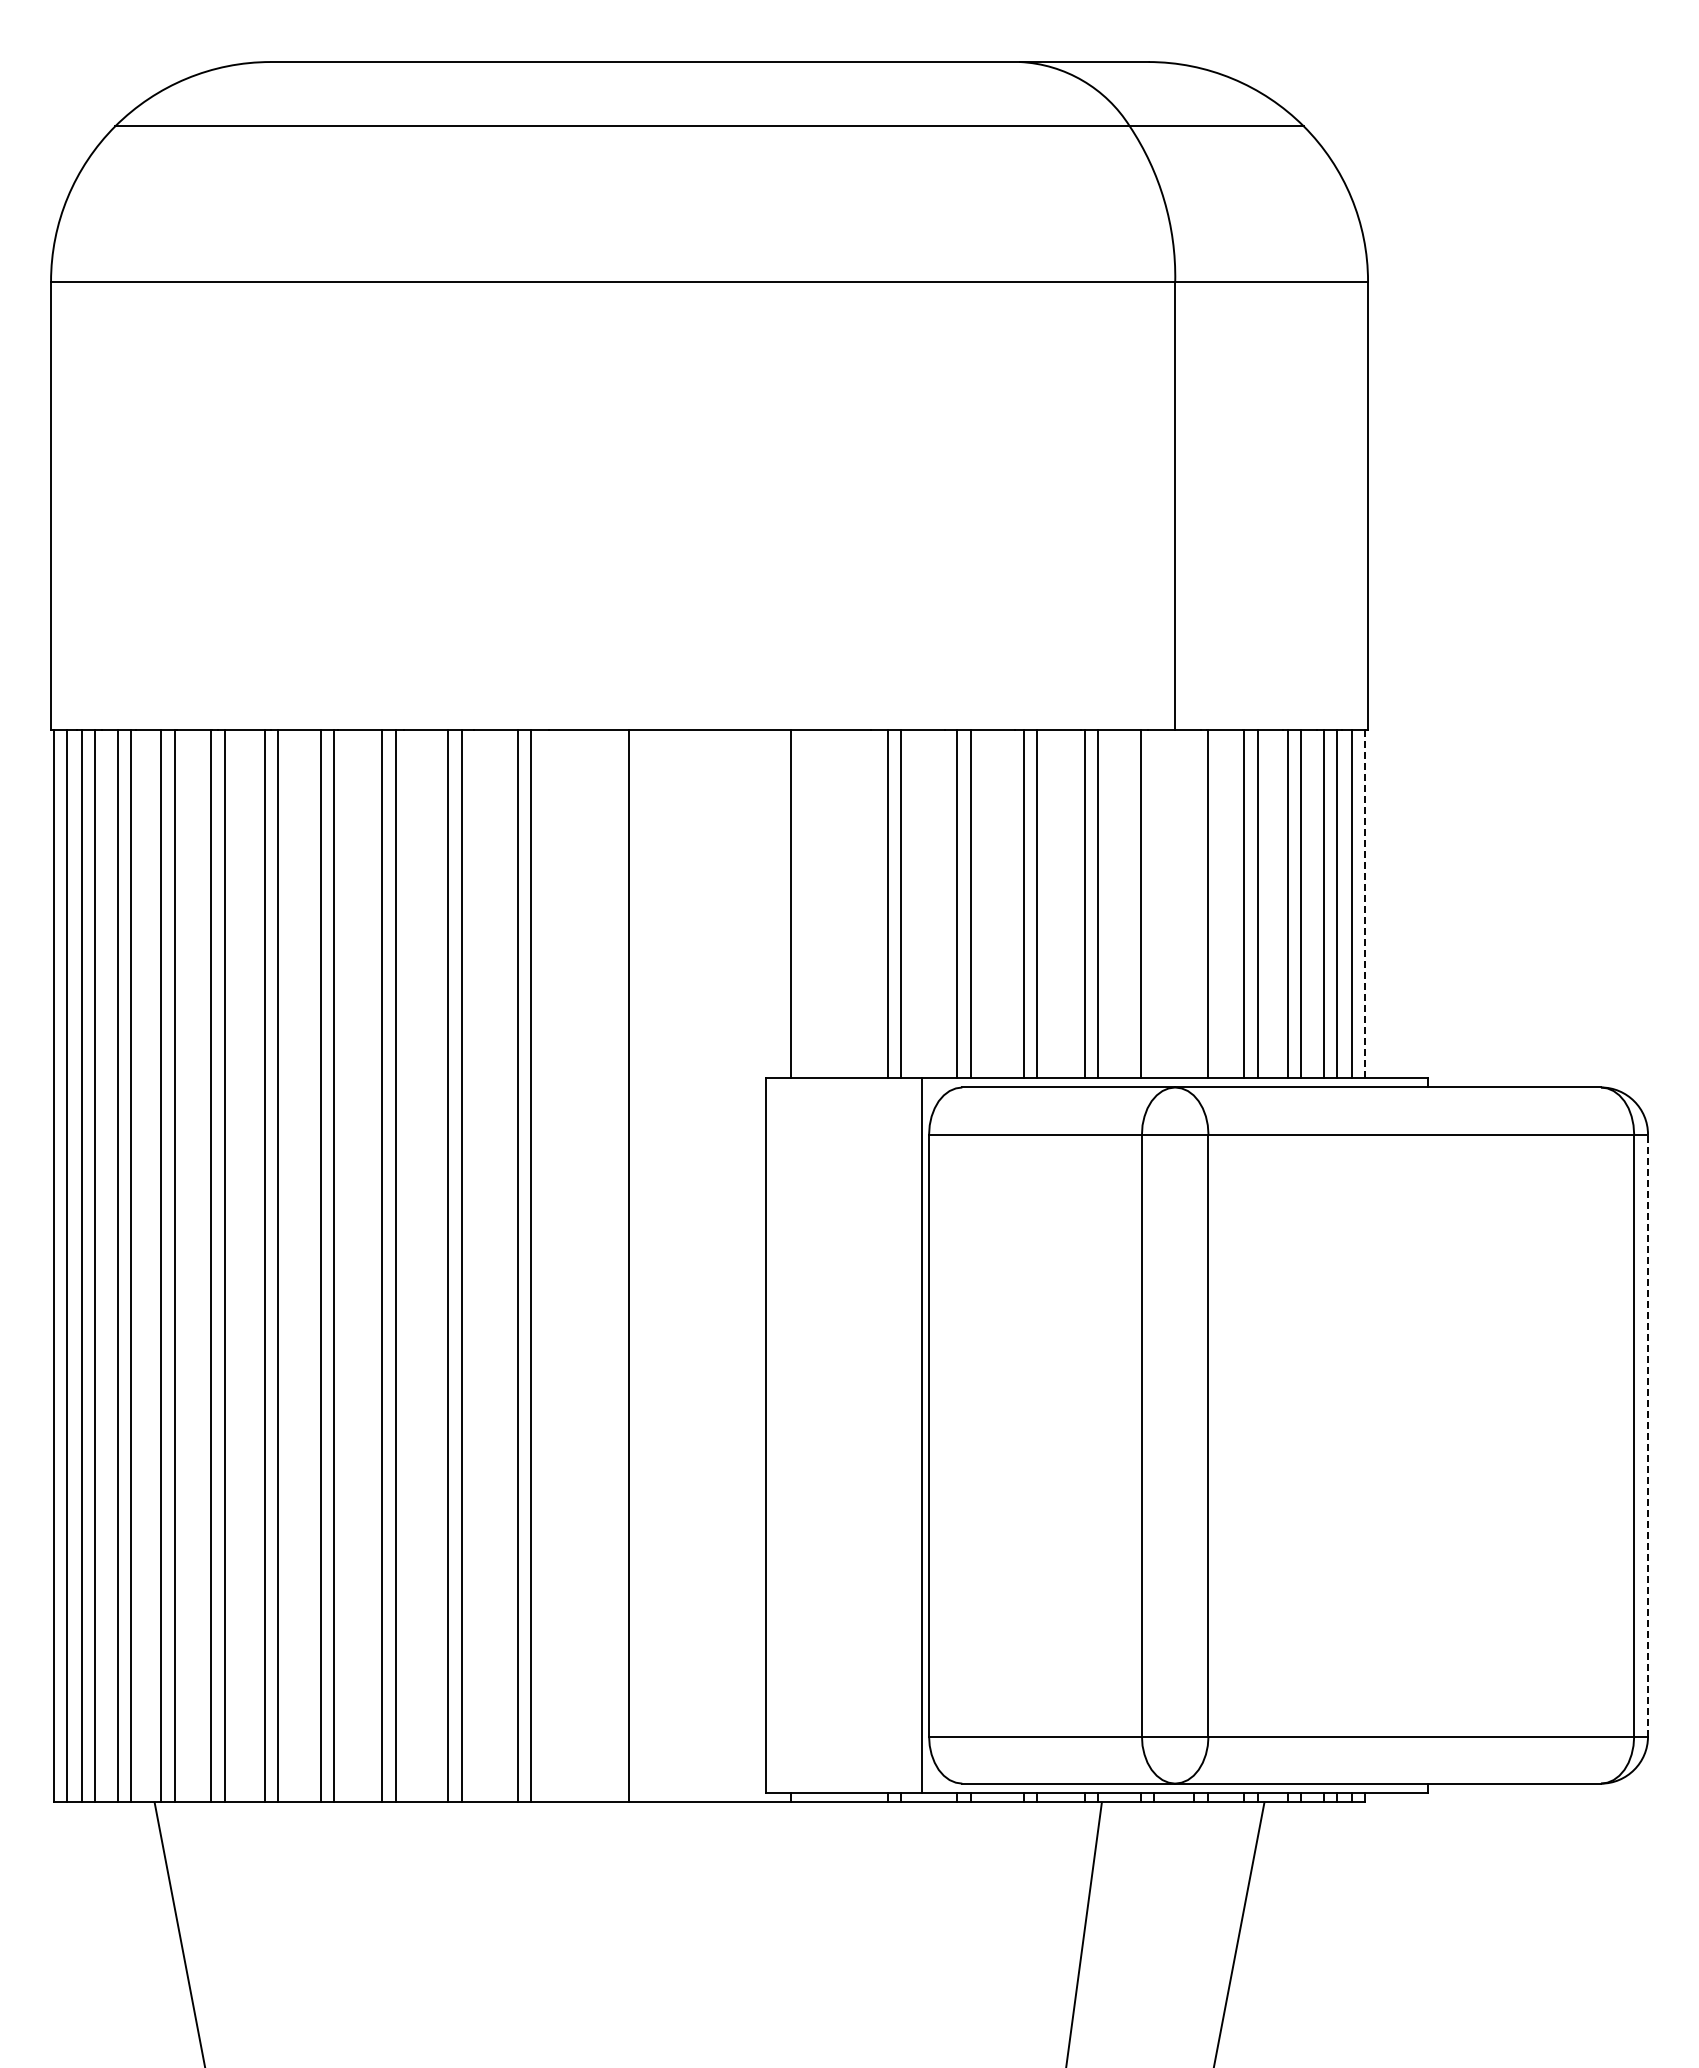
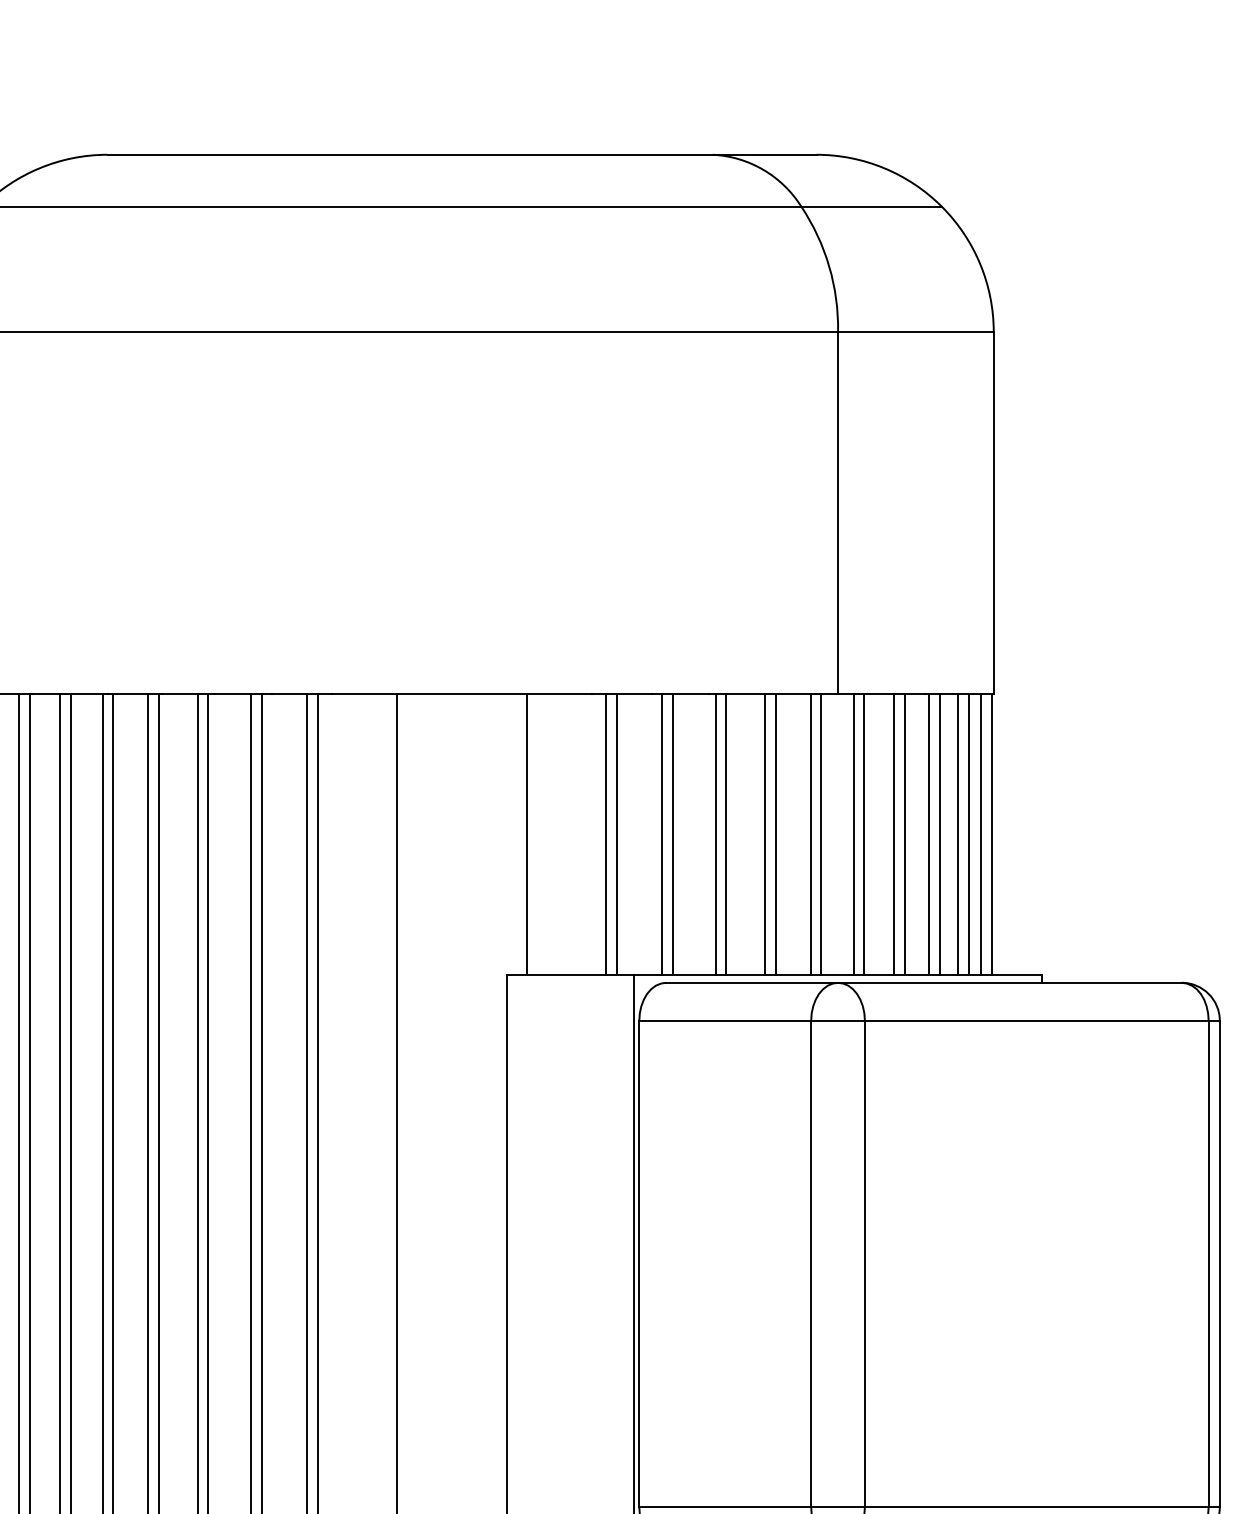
line: (1154, 903) -> (821, 834), added
line: (1194, 903) -> (853, 834), added
line: (1365, 903) -> (991, 834), dashed -> solid
line: (1648, 1435) -> (1220, 1263), dashed -> solid

